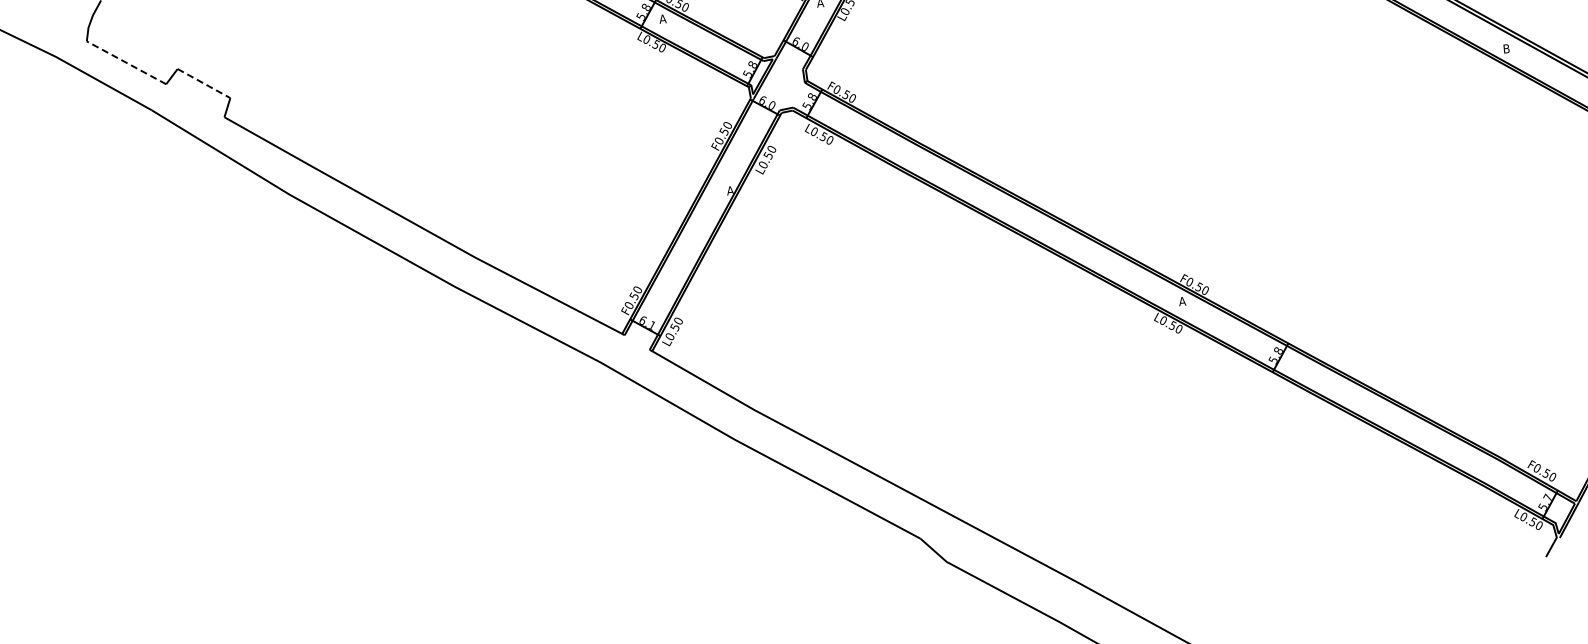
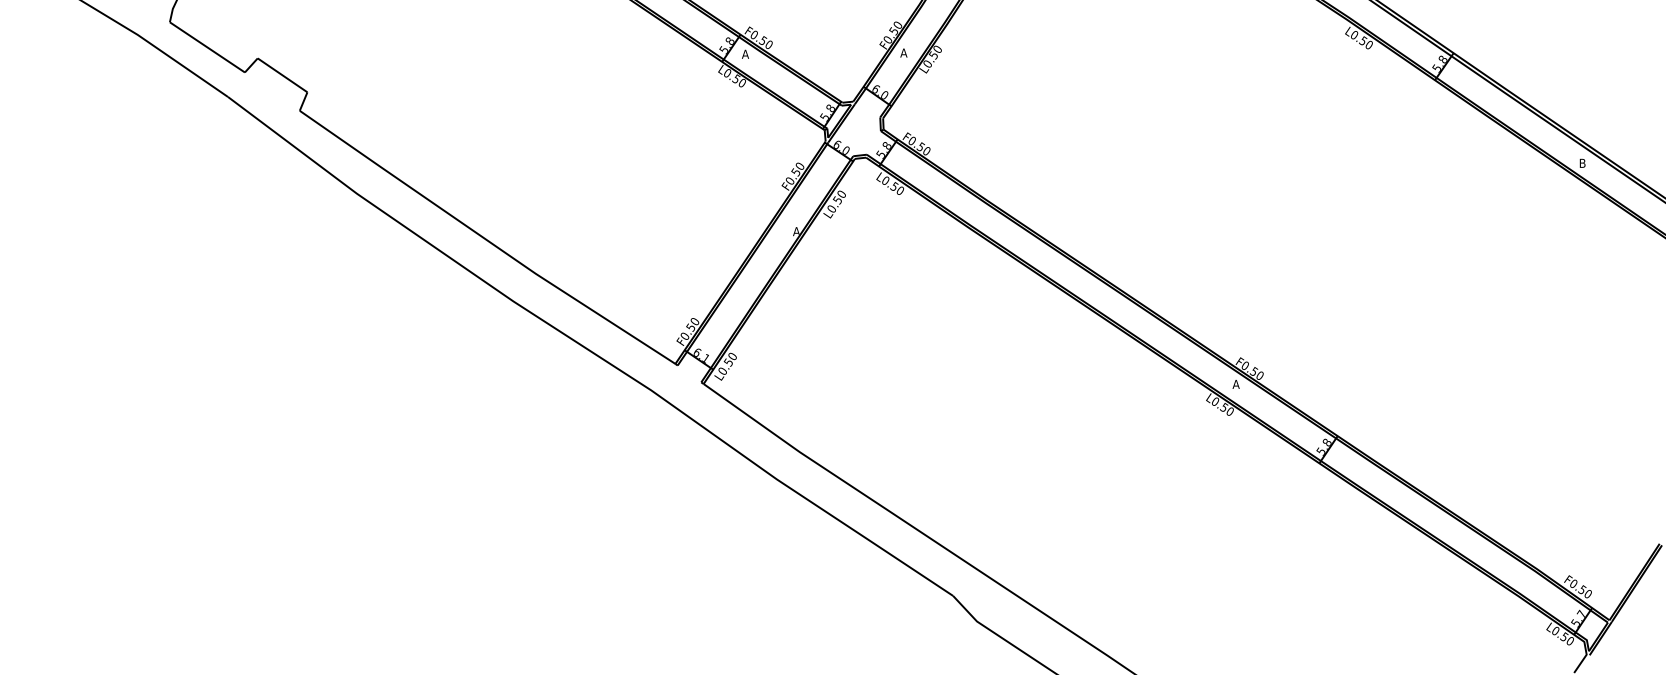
line: (126, 62) -> (207, 47), dashed -> solid
line: (204, 83) -> (283, 75), dashed -> solid

